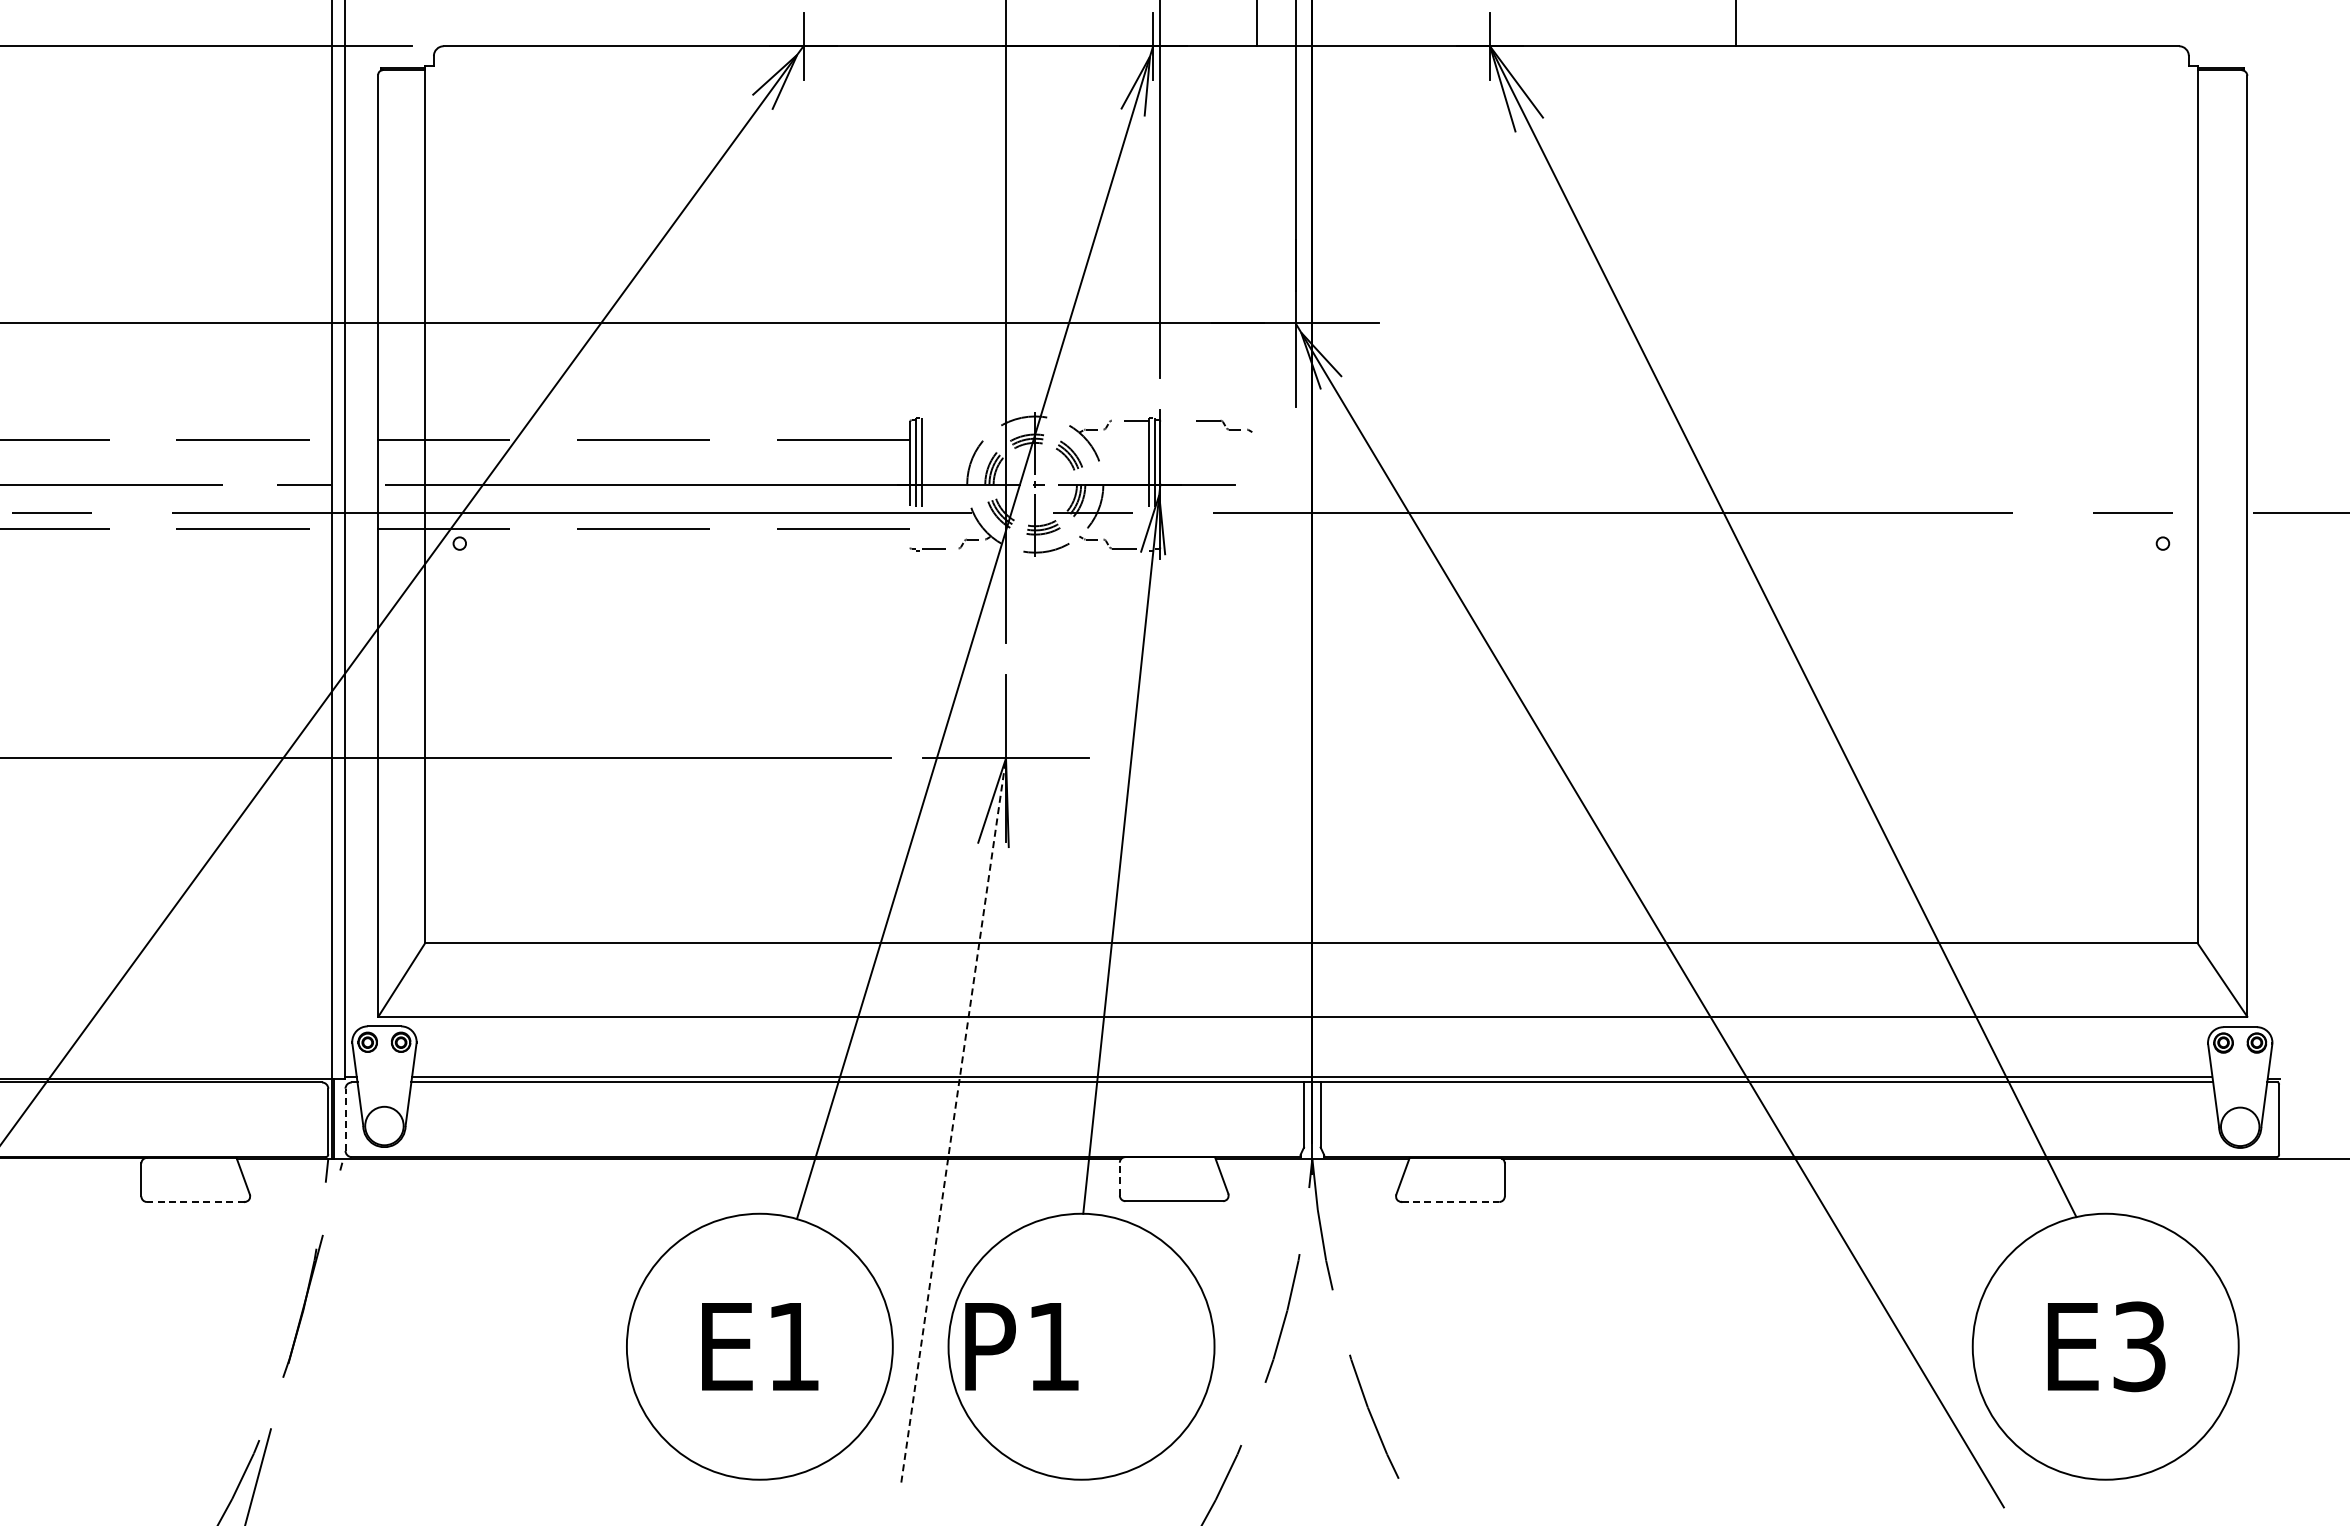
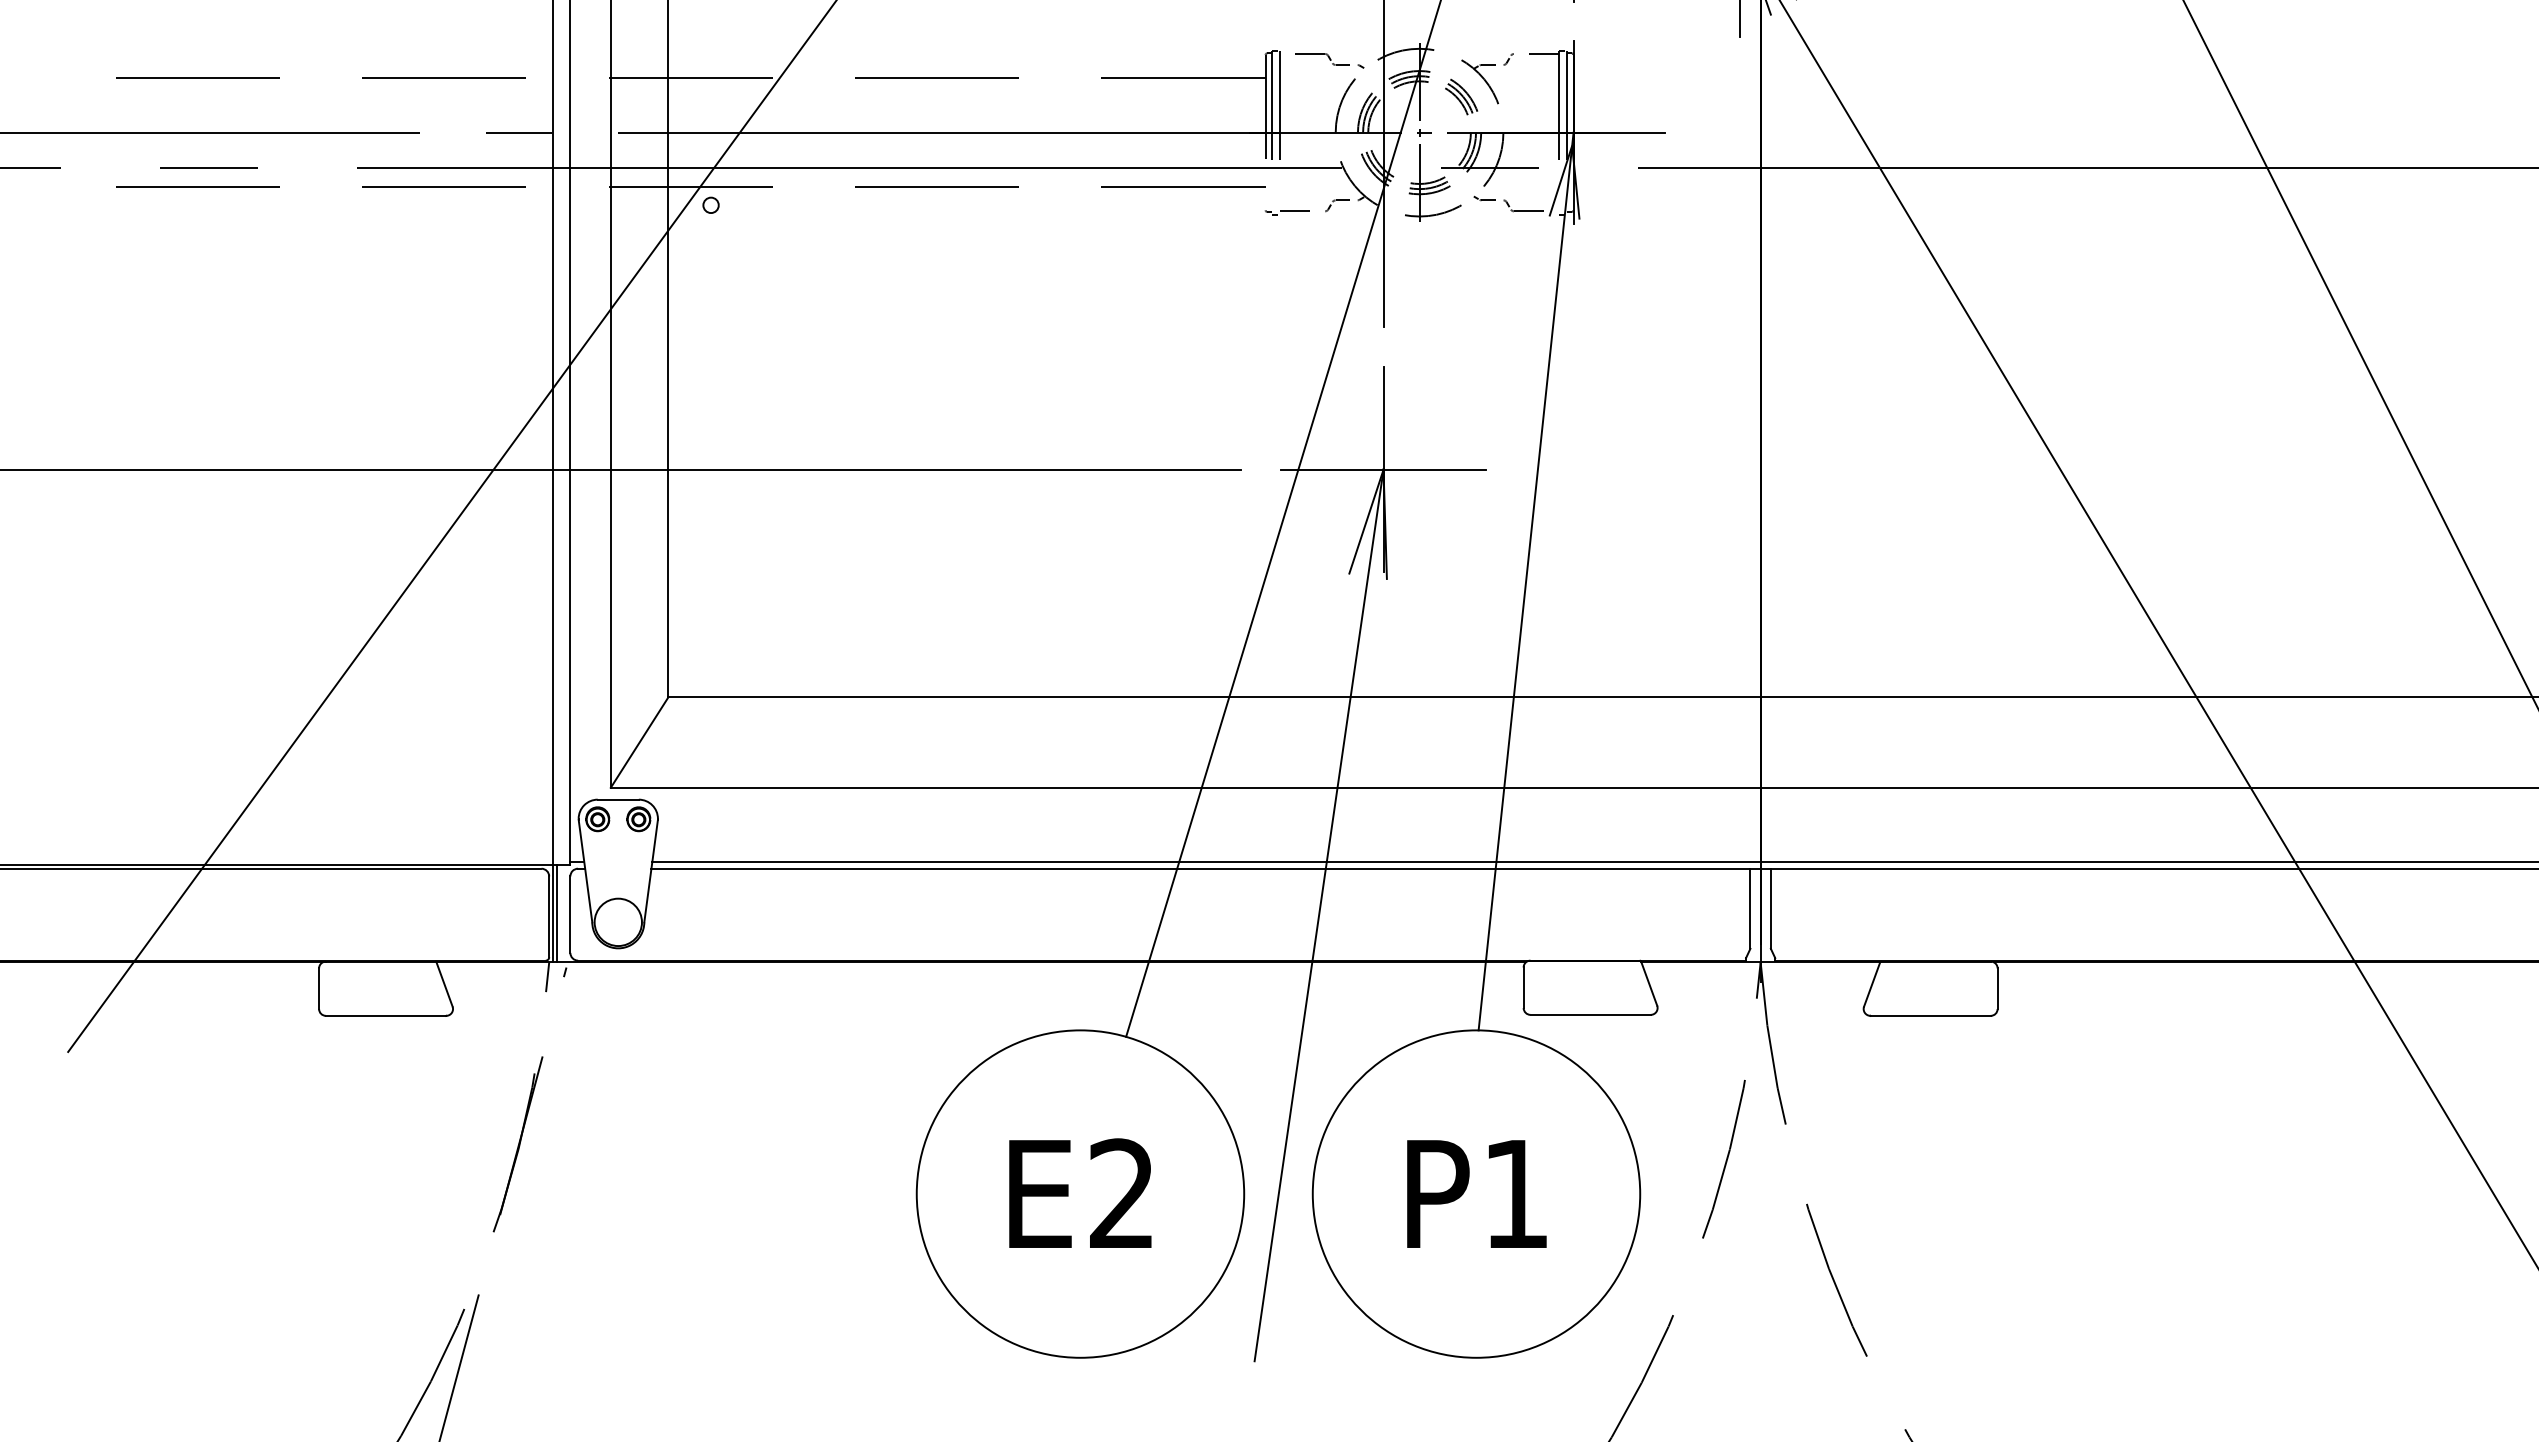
part: (1224, 425) -> (1329, 59), moved
line: (345, 1119) -> (570, 914), dashed -> solid
line: (953, 1120) -> (1318, 915), dashed -> solid
line: (1119, 1178) -> (1523, 986), dashed -> solid
line: (195, 1201) -> (385, 1015), dashed -> solid
line: (1450, 1201) -> (1930, 1015), dashed -> solid
text: (792, 1345) -> (1120, 1192), E1 -> E2
text: (1021, 1346) -> (1476, 1193), moved

